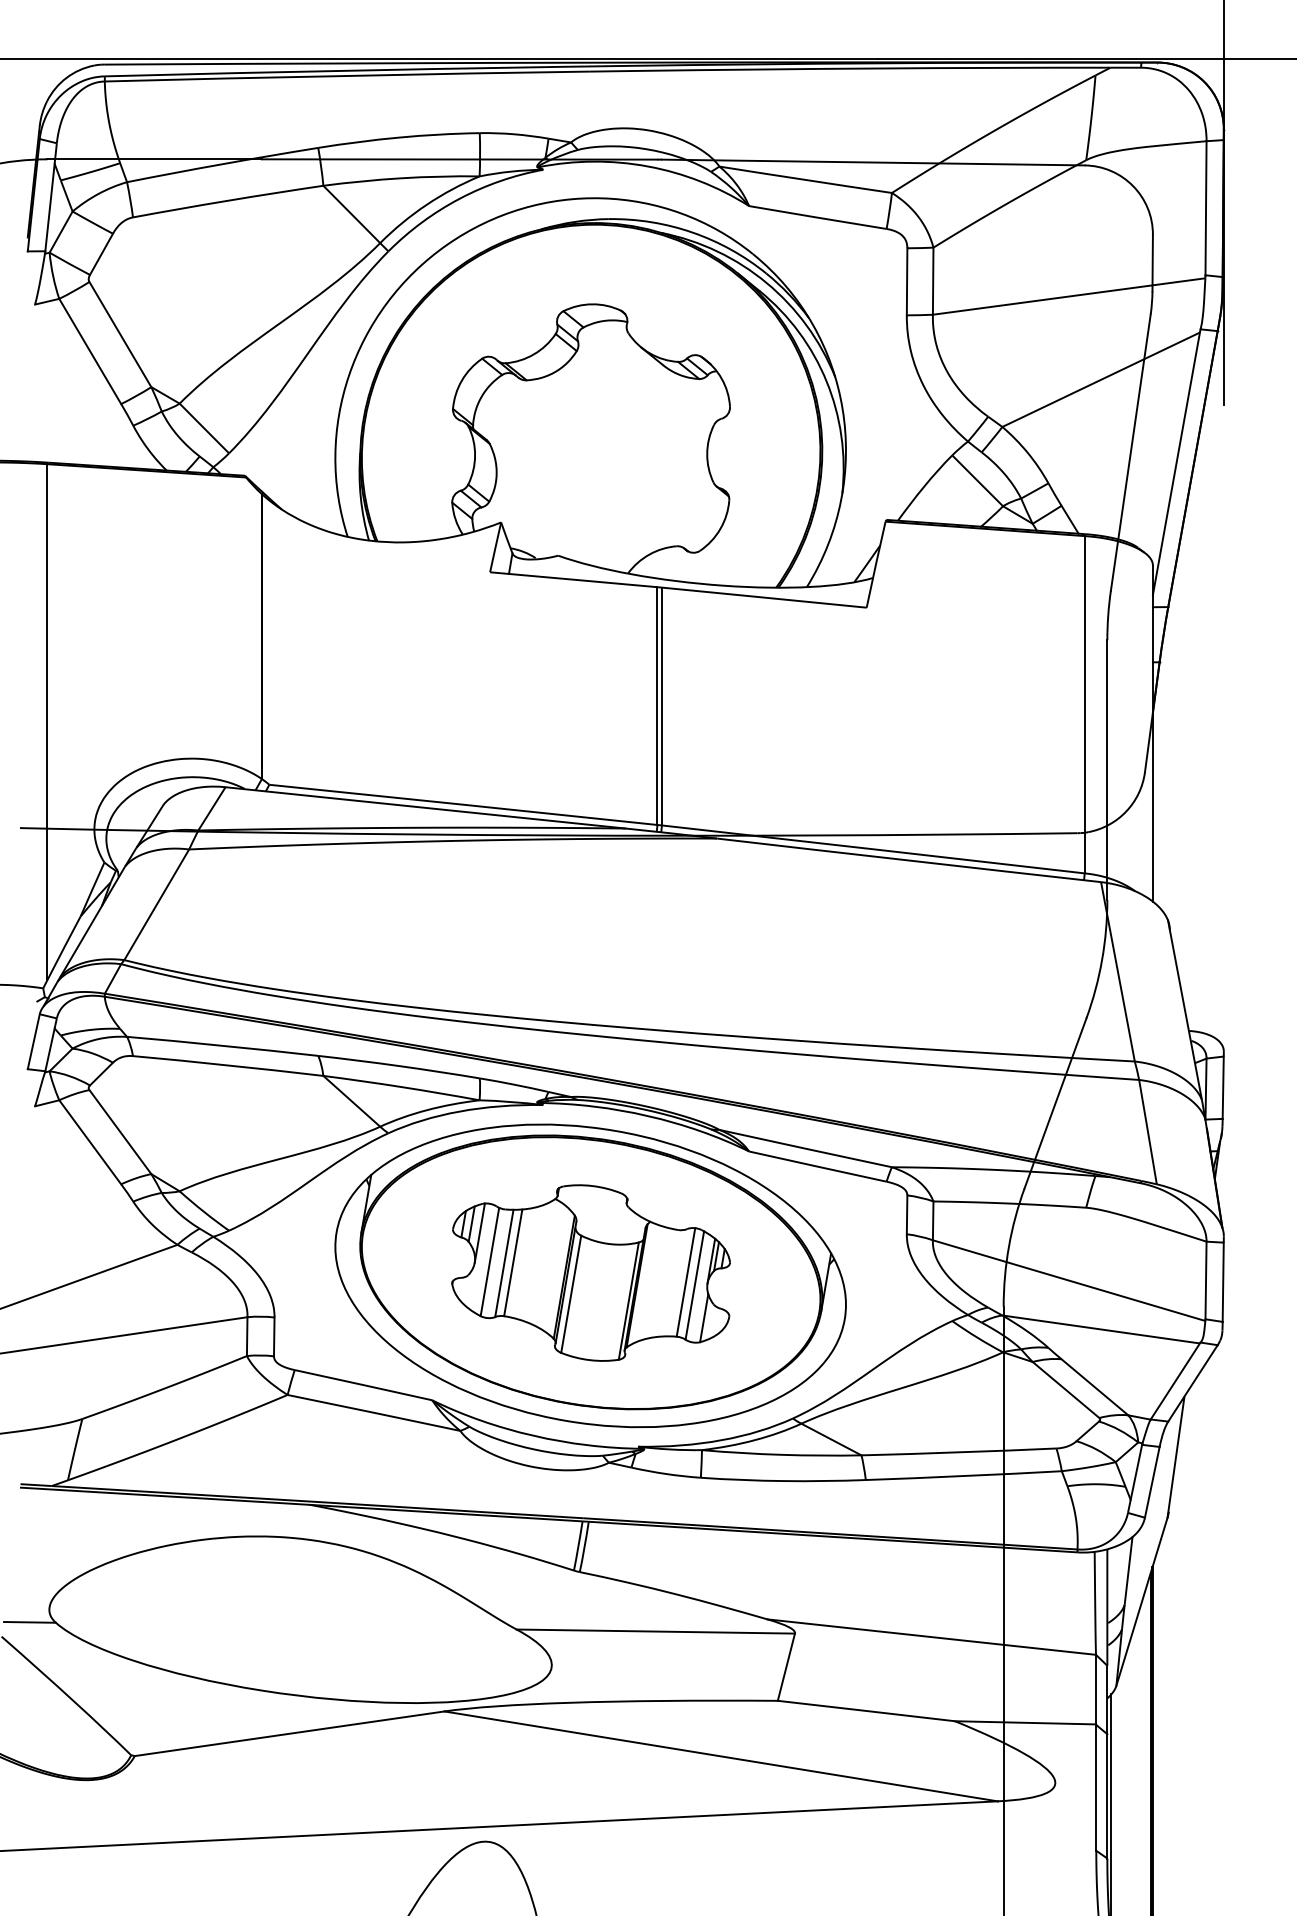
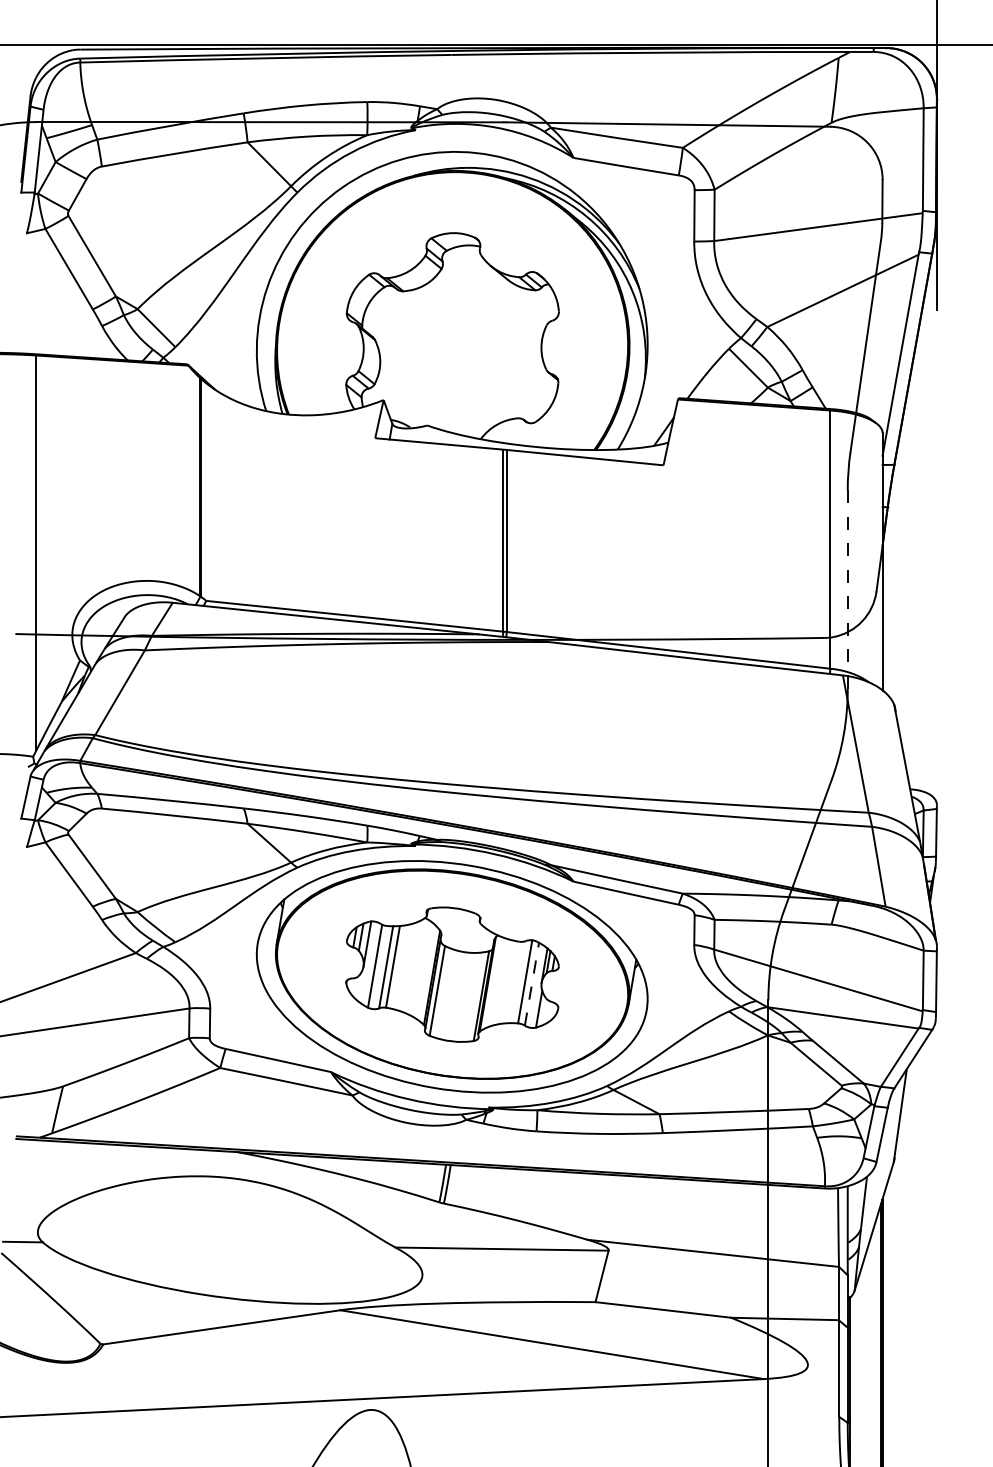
line: (1107, 770) -> (847, 589), solid -> dashed
line: (694, 1285) -> (531, 984), solid -> dashed

